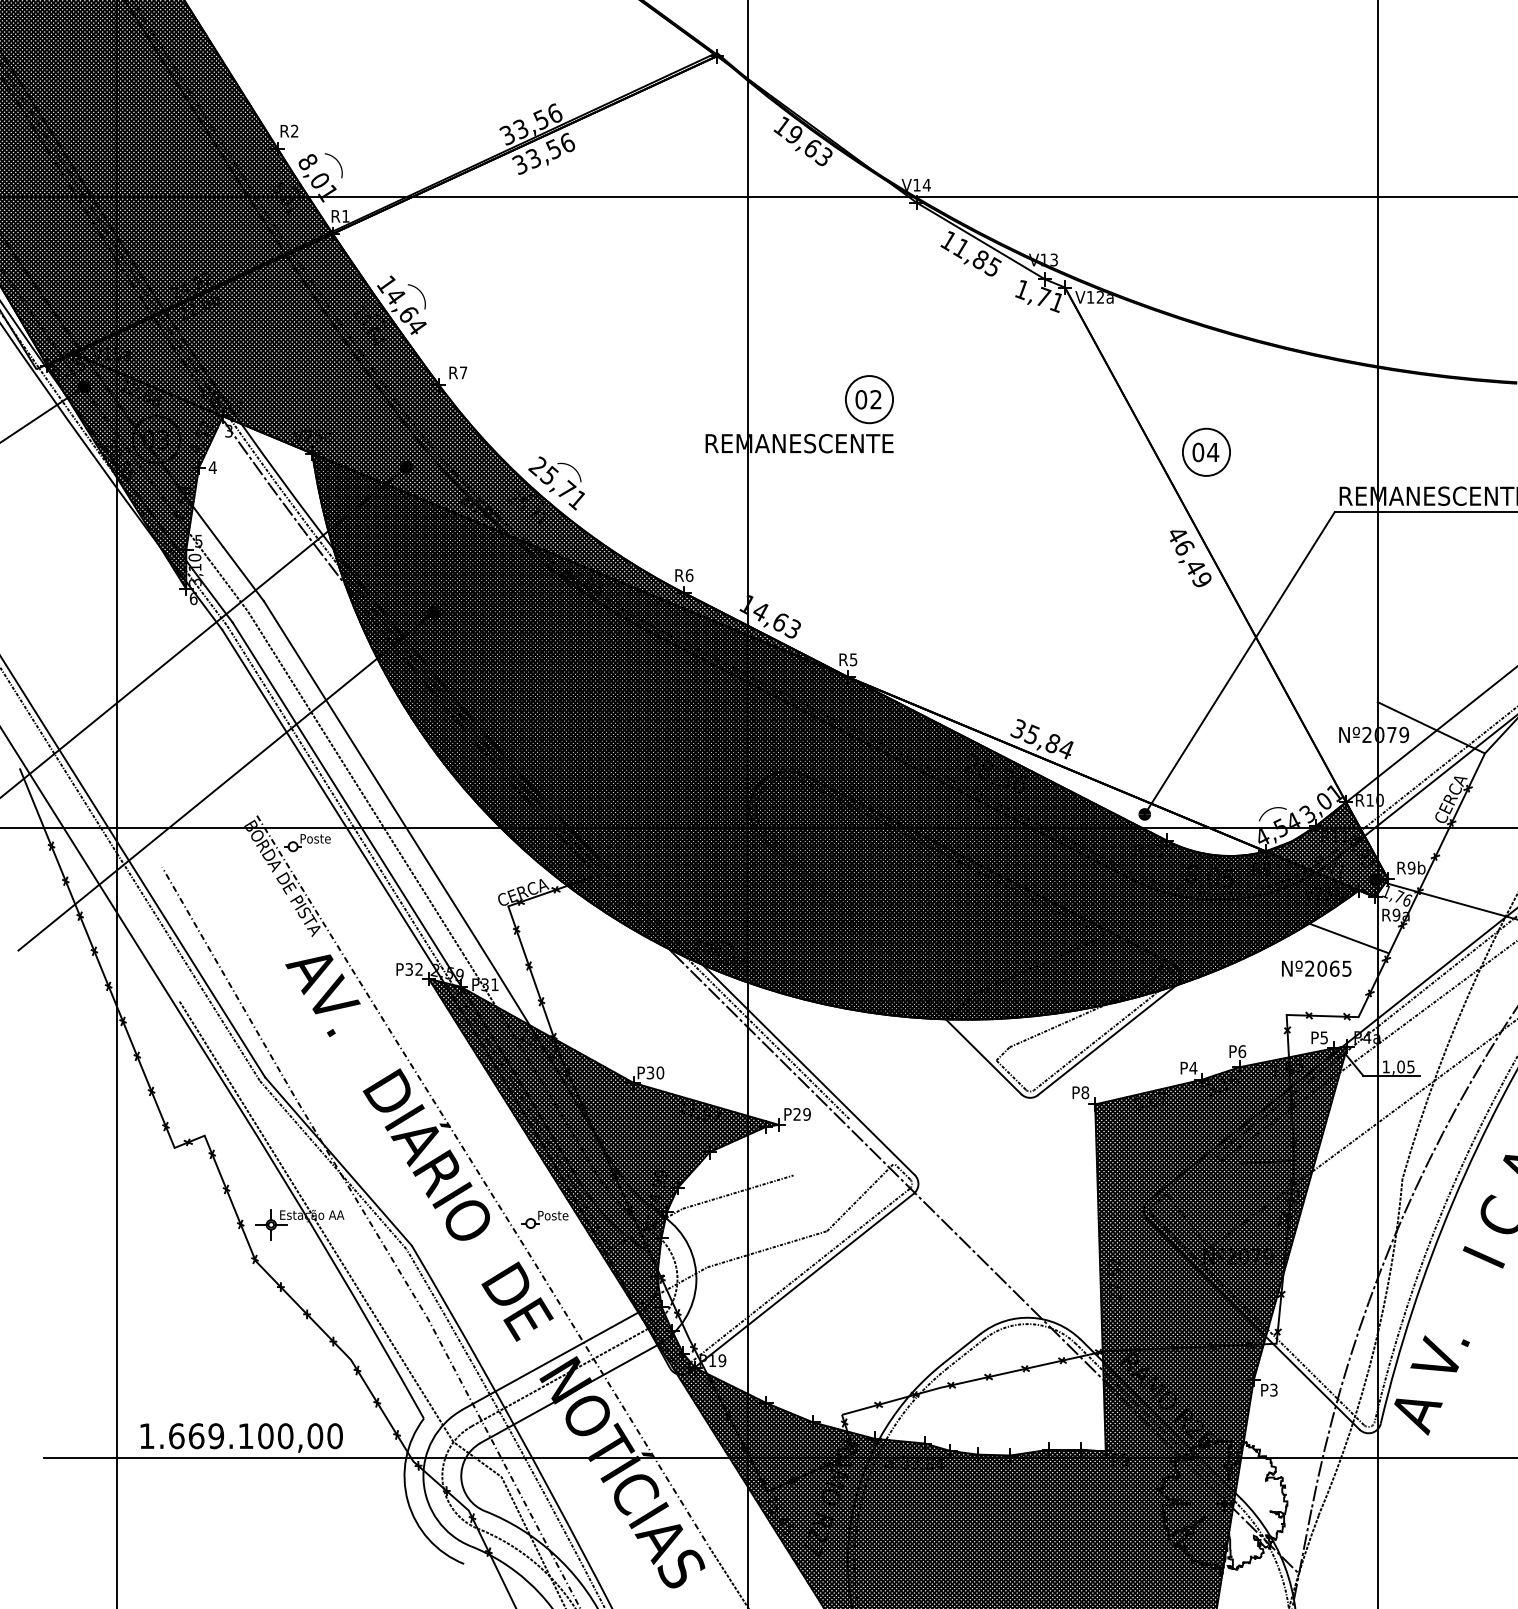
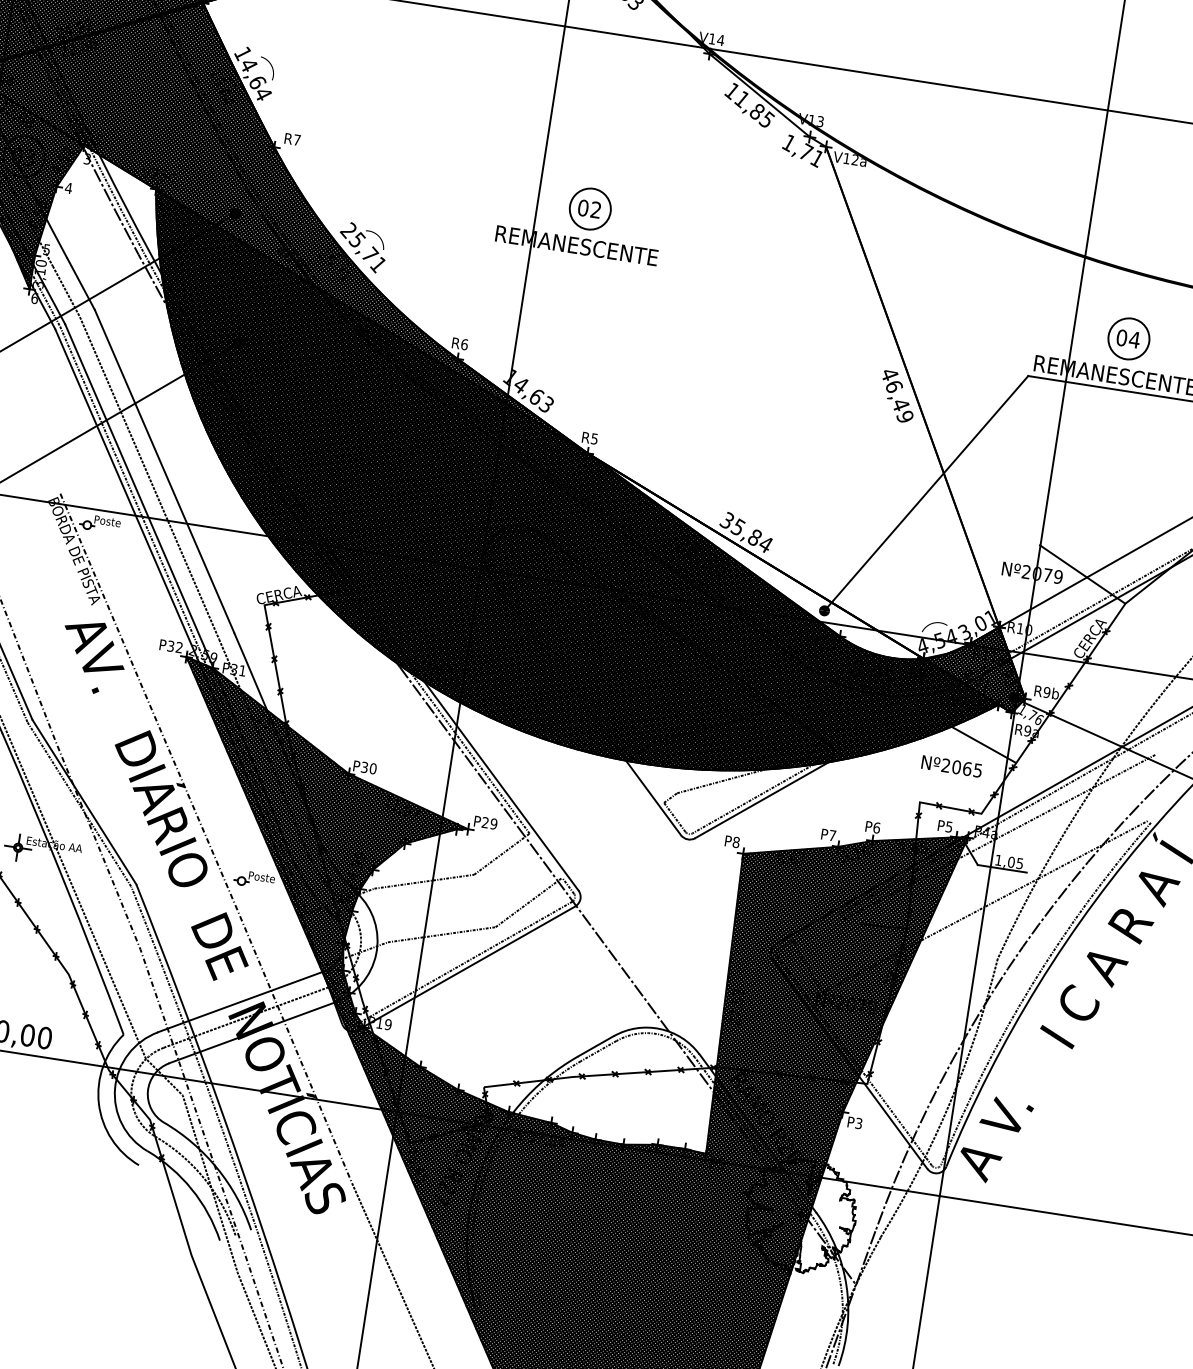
part: (869, 399) -> (590, 209), moved
part: (1206, 451) -> (1129, 338), moved
text: (1193, 1067) -> (832, 835), P4 -> P7
line: (821, 1147) -> (501, 854), added

